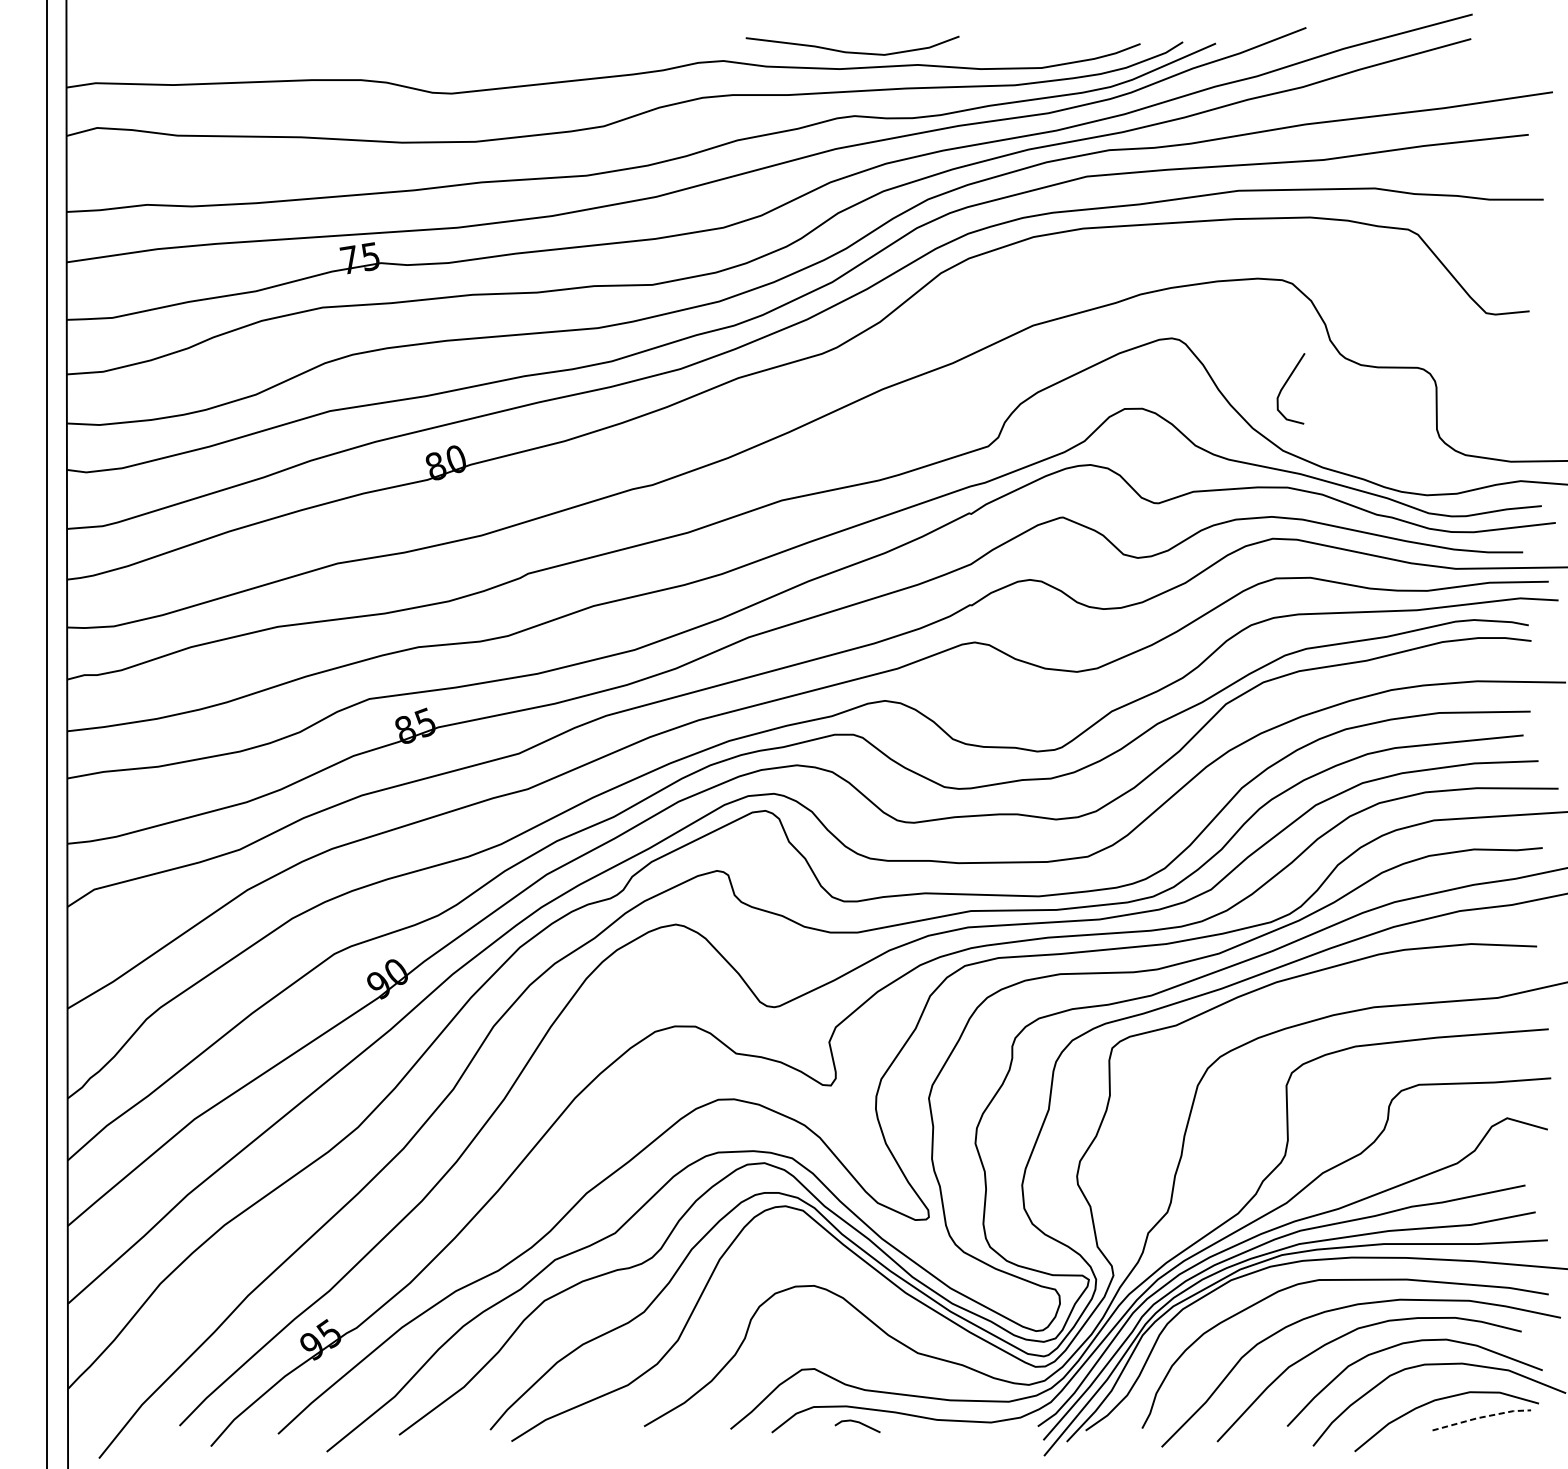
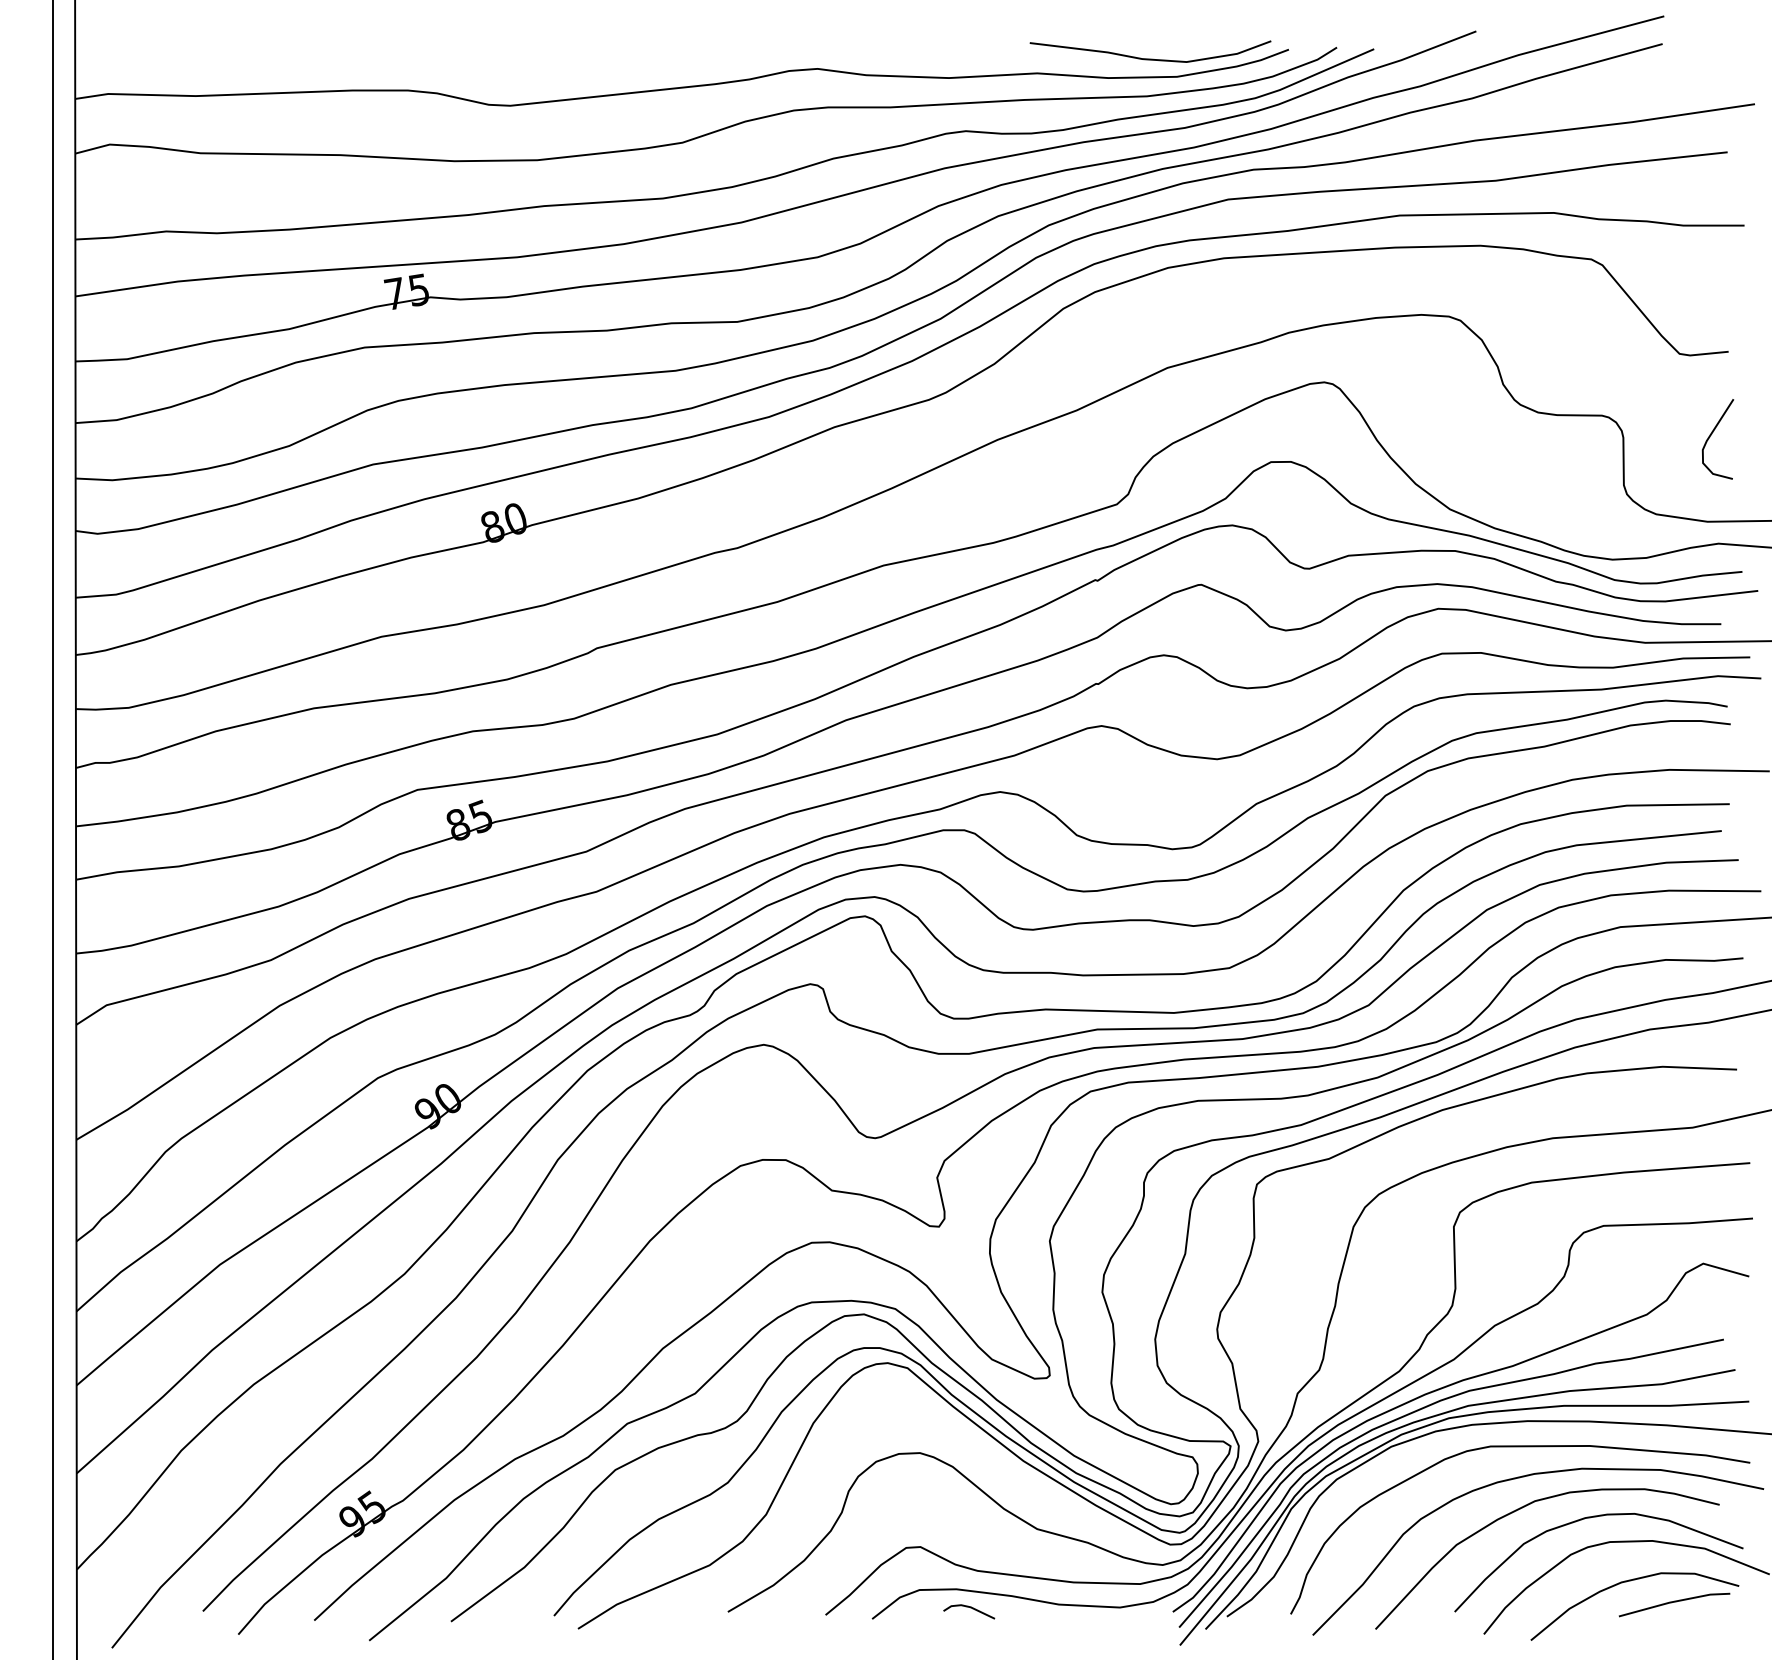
curve: (852, 51) -> (1150, 58), moved
curve: (1286, 384) -> (1712, 434), moved
line: (1481, 1417) -> (1674, 1601), dashed -> solid

